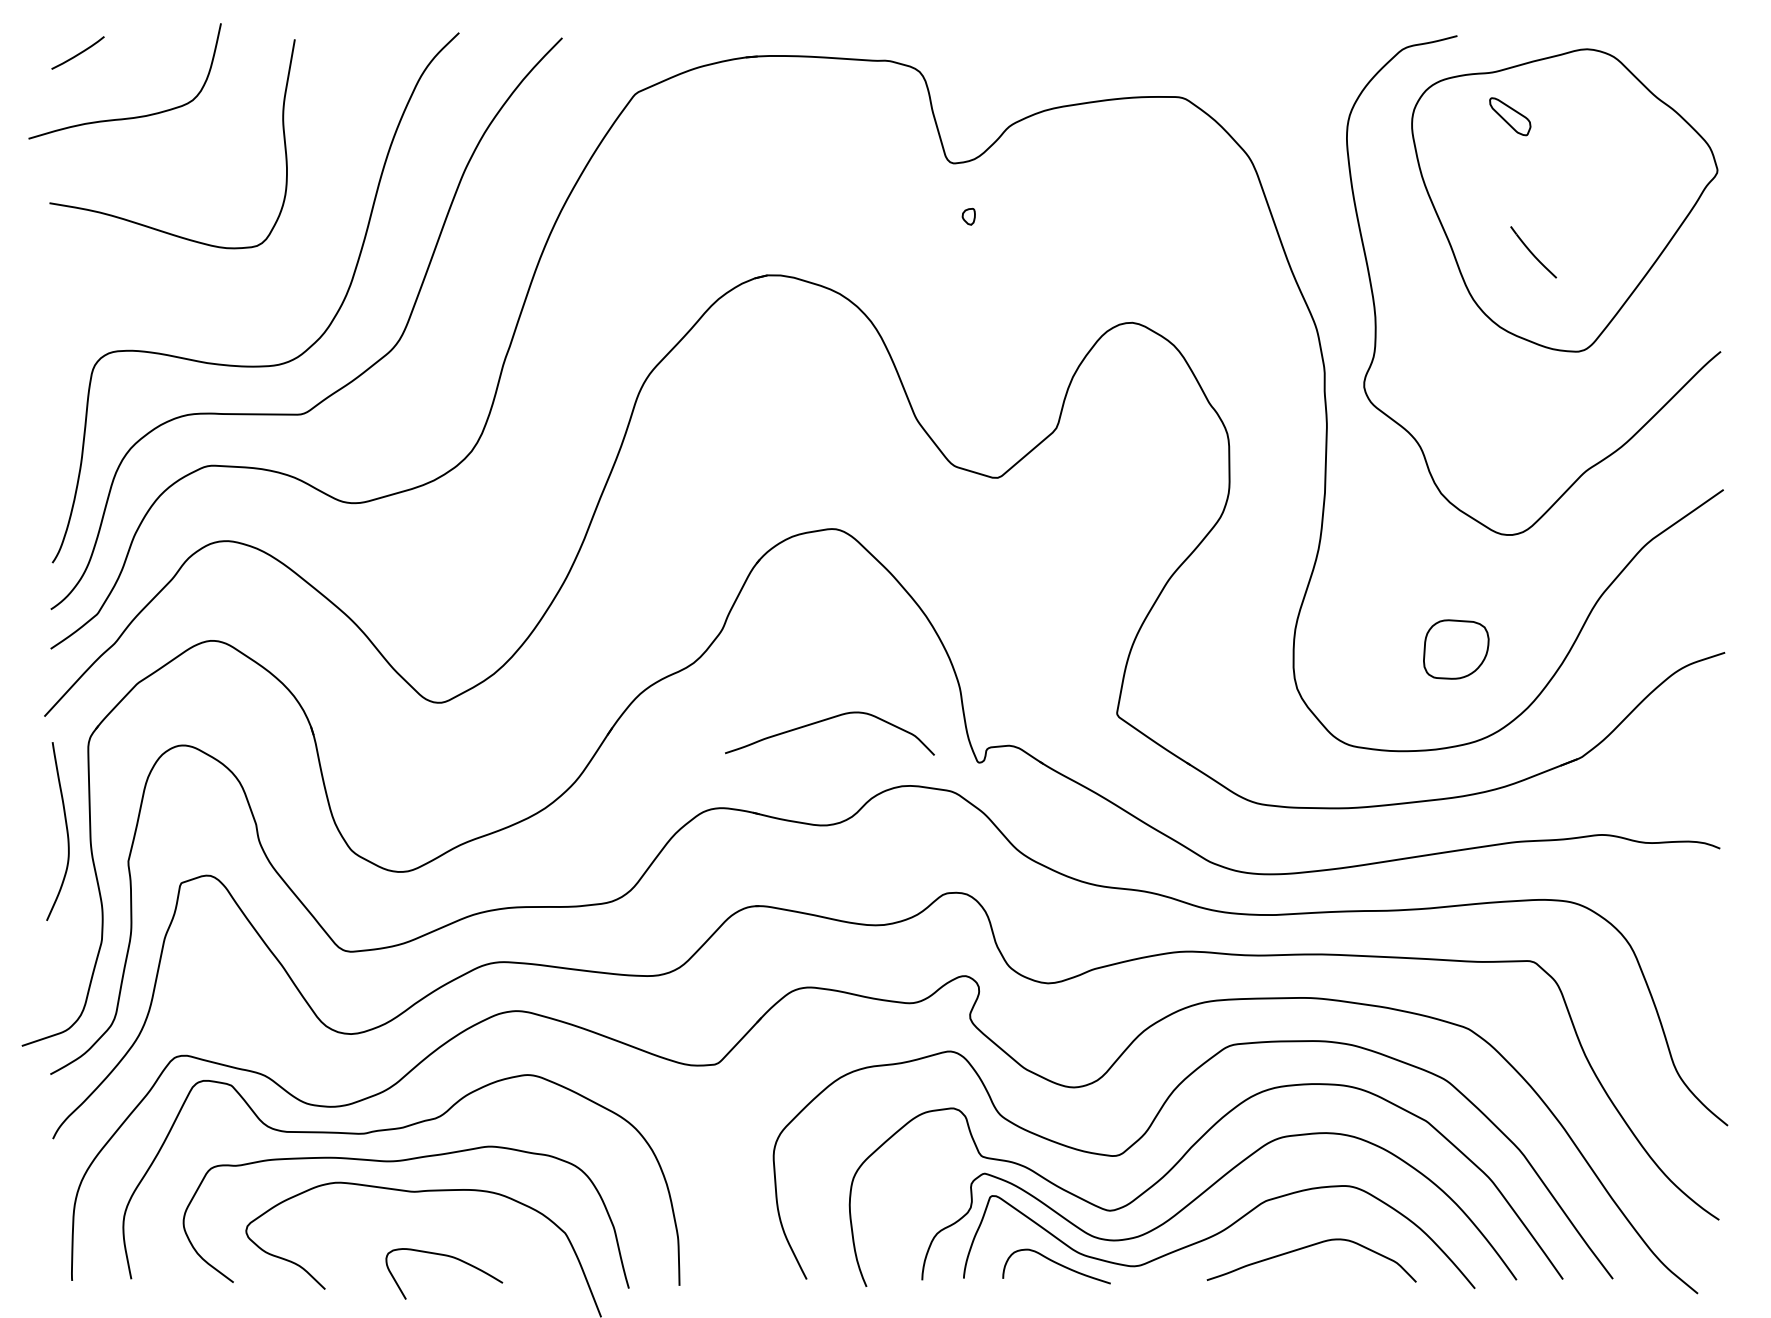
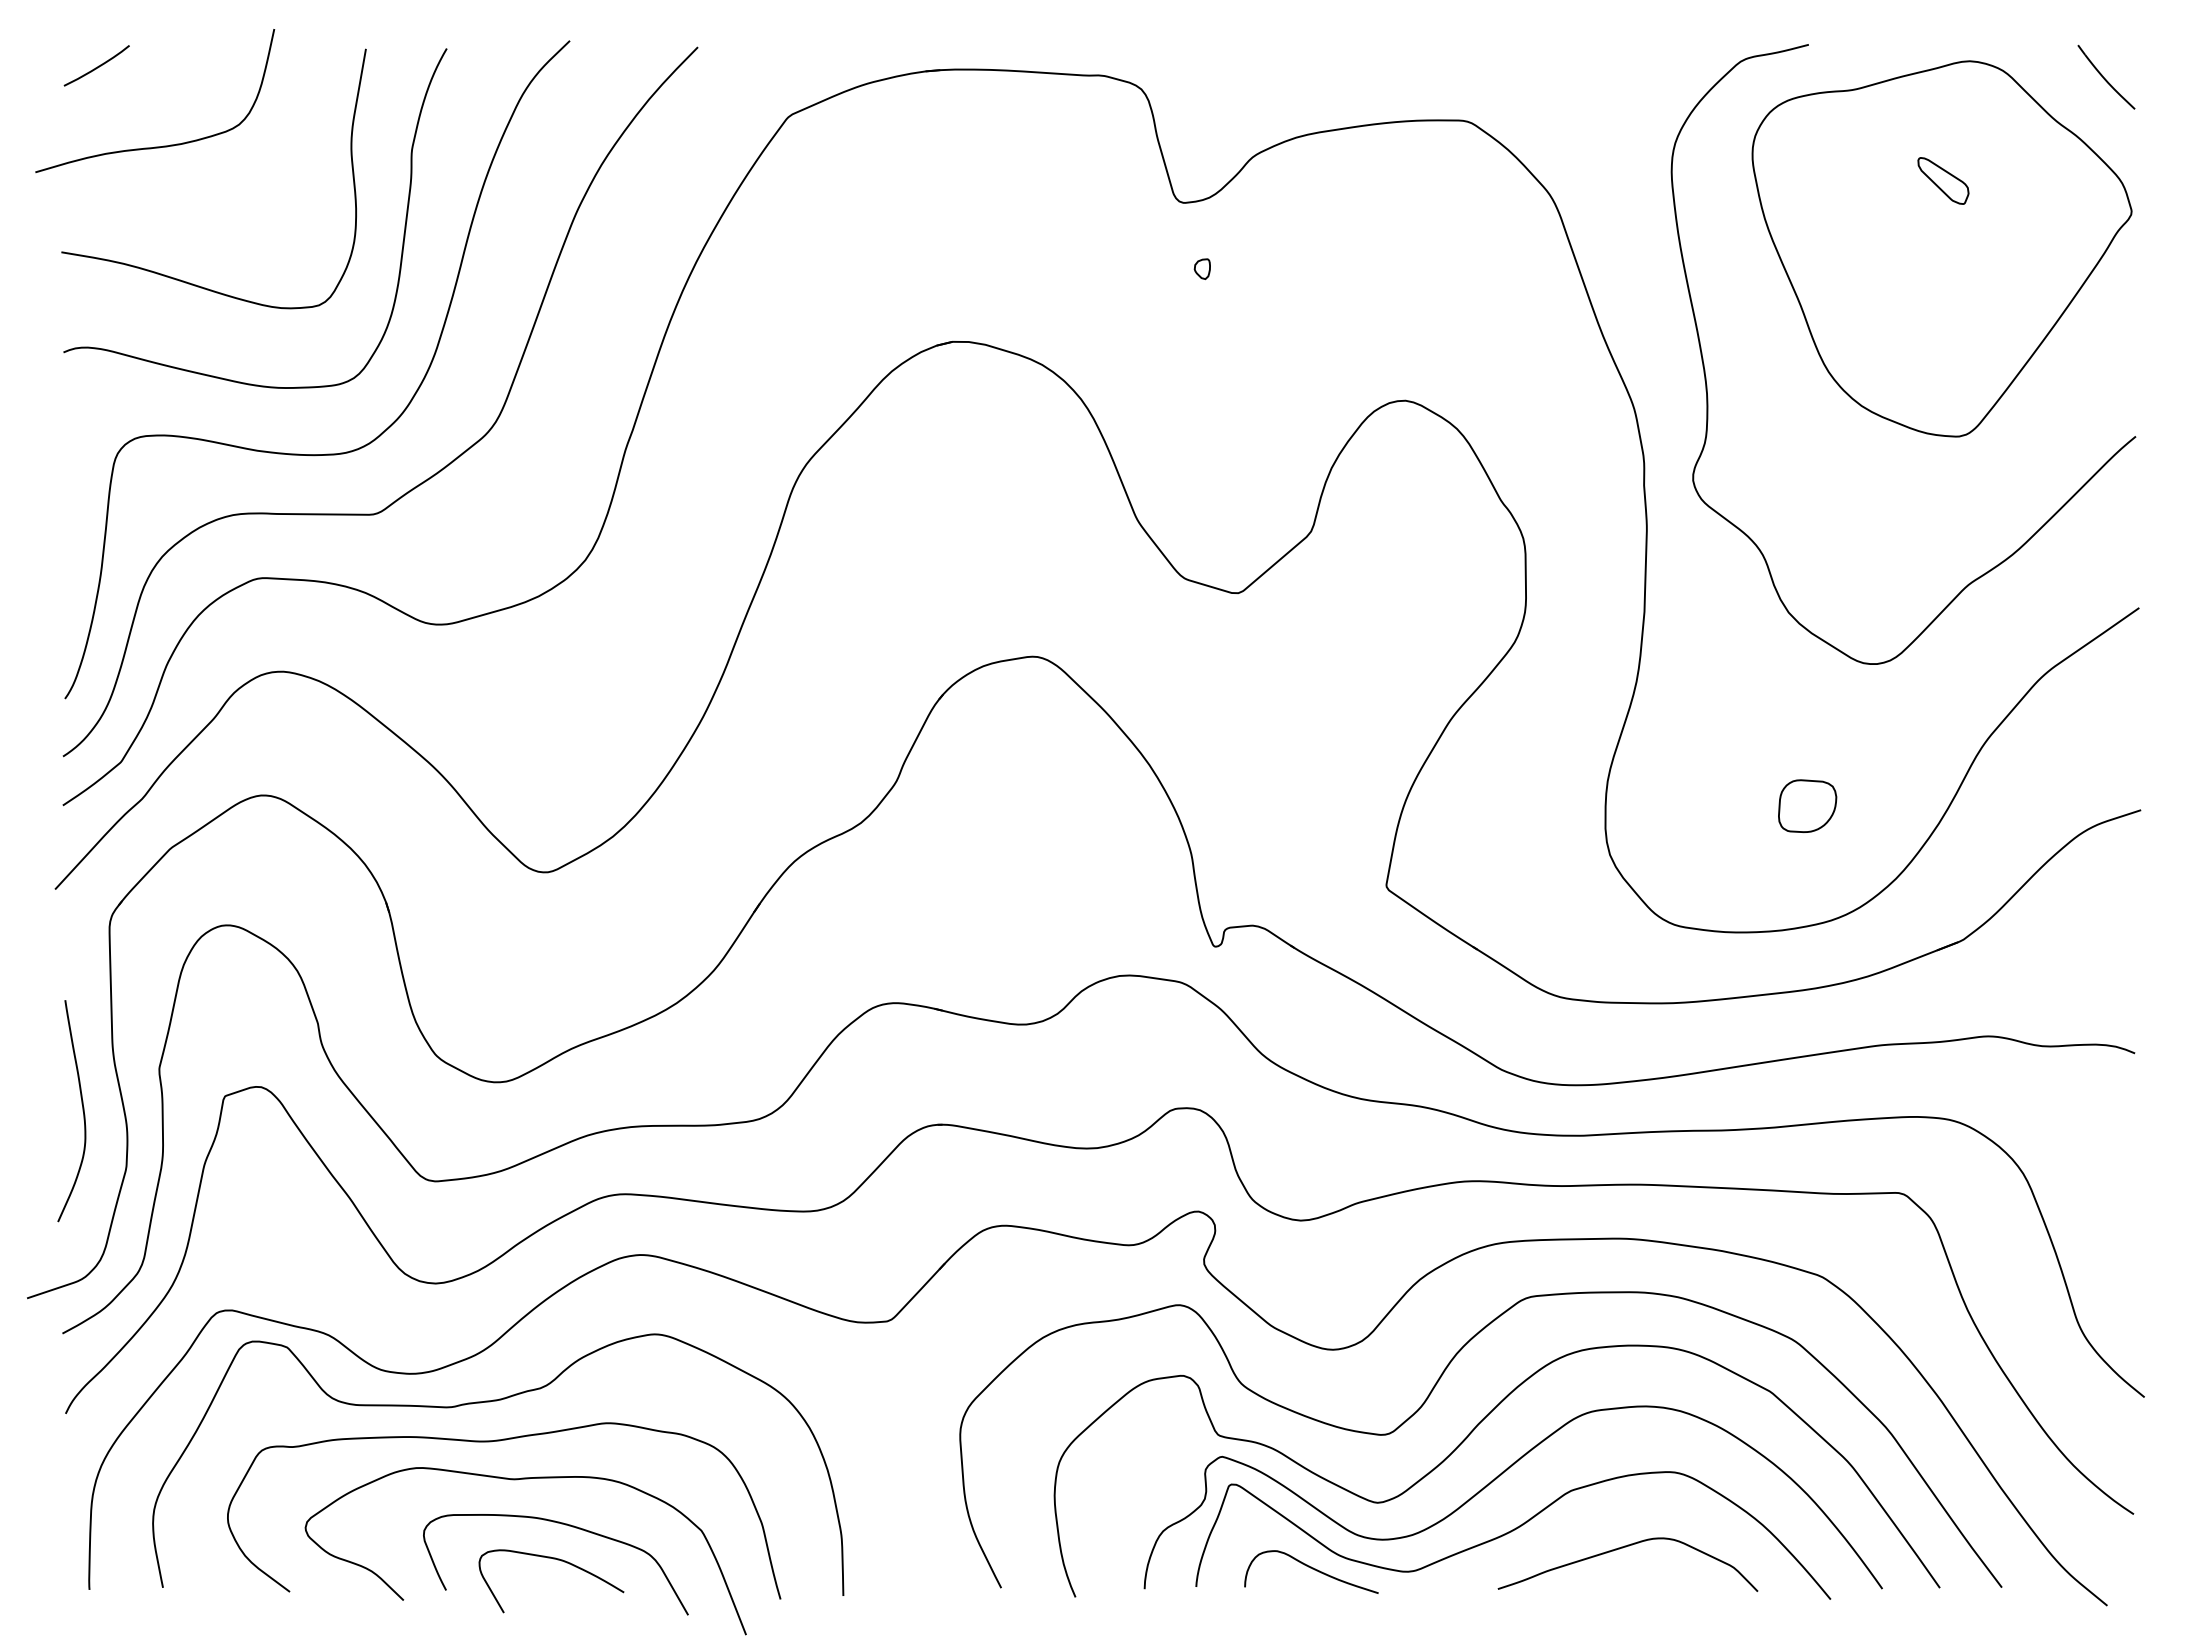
part: (1510, 116) -> (1943, 180), moved
curve: (325, 188) -> (403, 233), added
part: (1533, 251) -> (2106, 76), moved
part: (1456, 648) -> (1807, 805), size x0.71
curve: (826, 720) -> (1025, 894), removed
curve: (66, 831) -> (82, 1111), moved
curve: (455, 1229) -> (565, 1525), added

